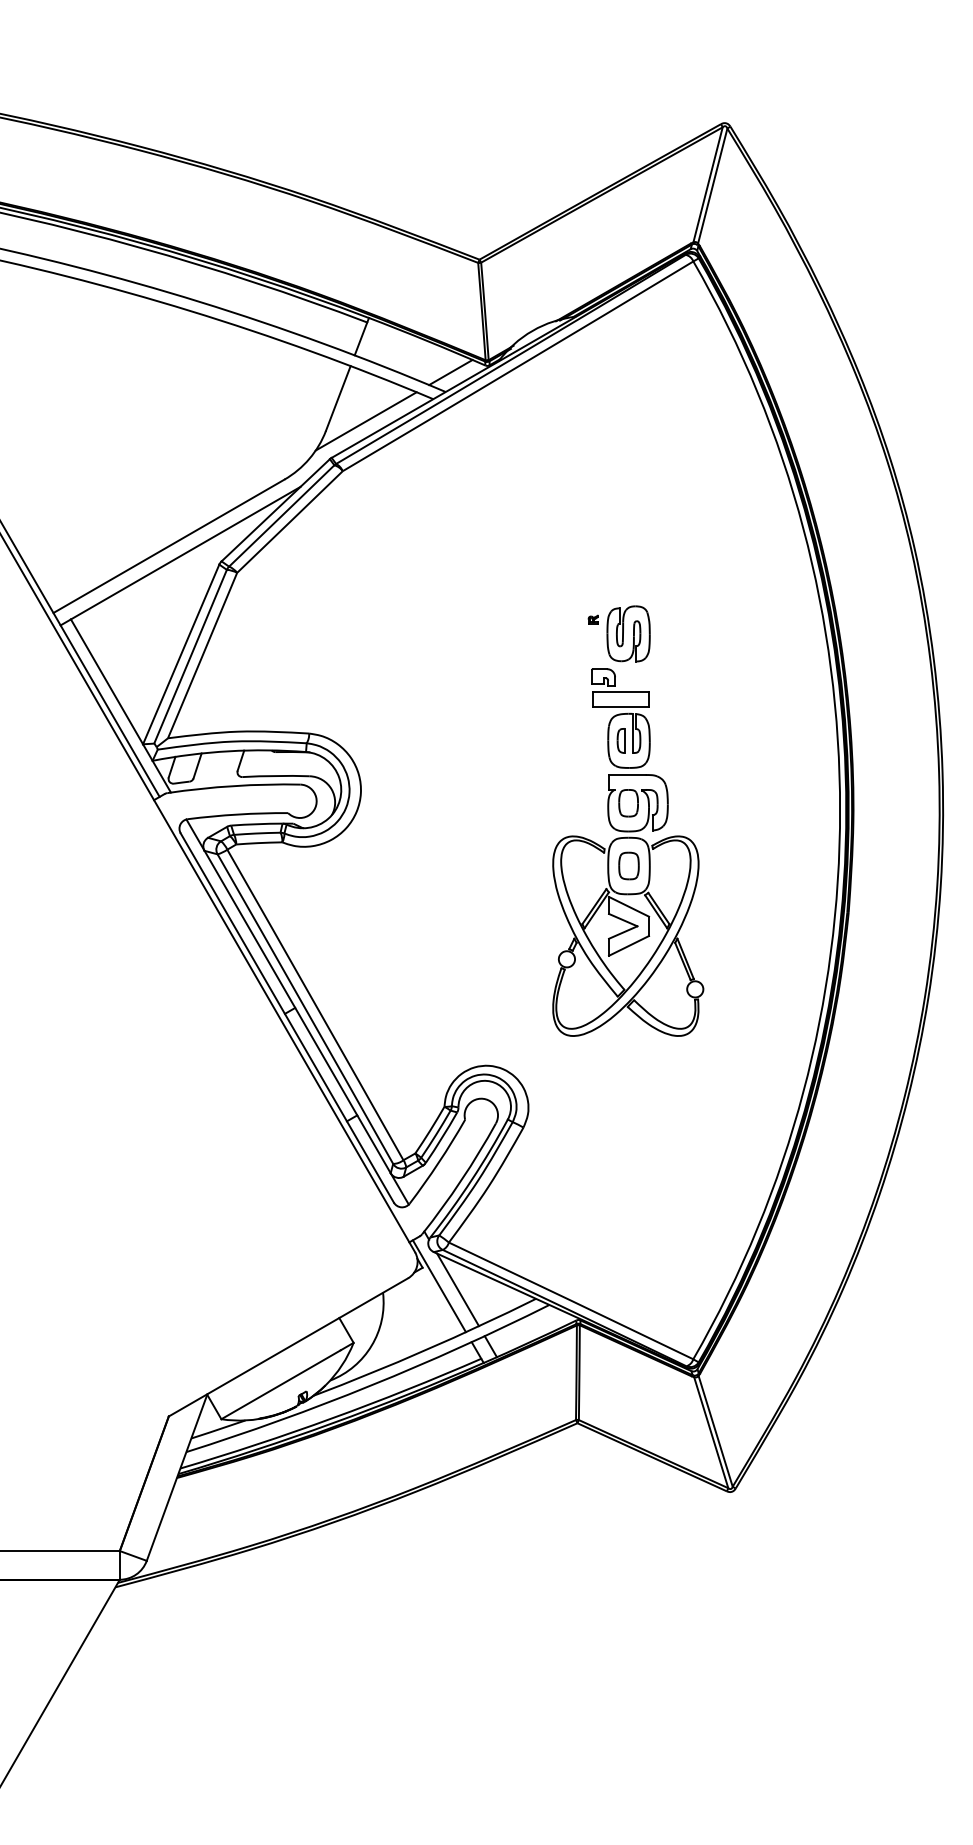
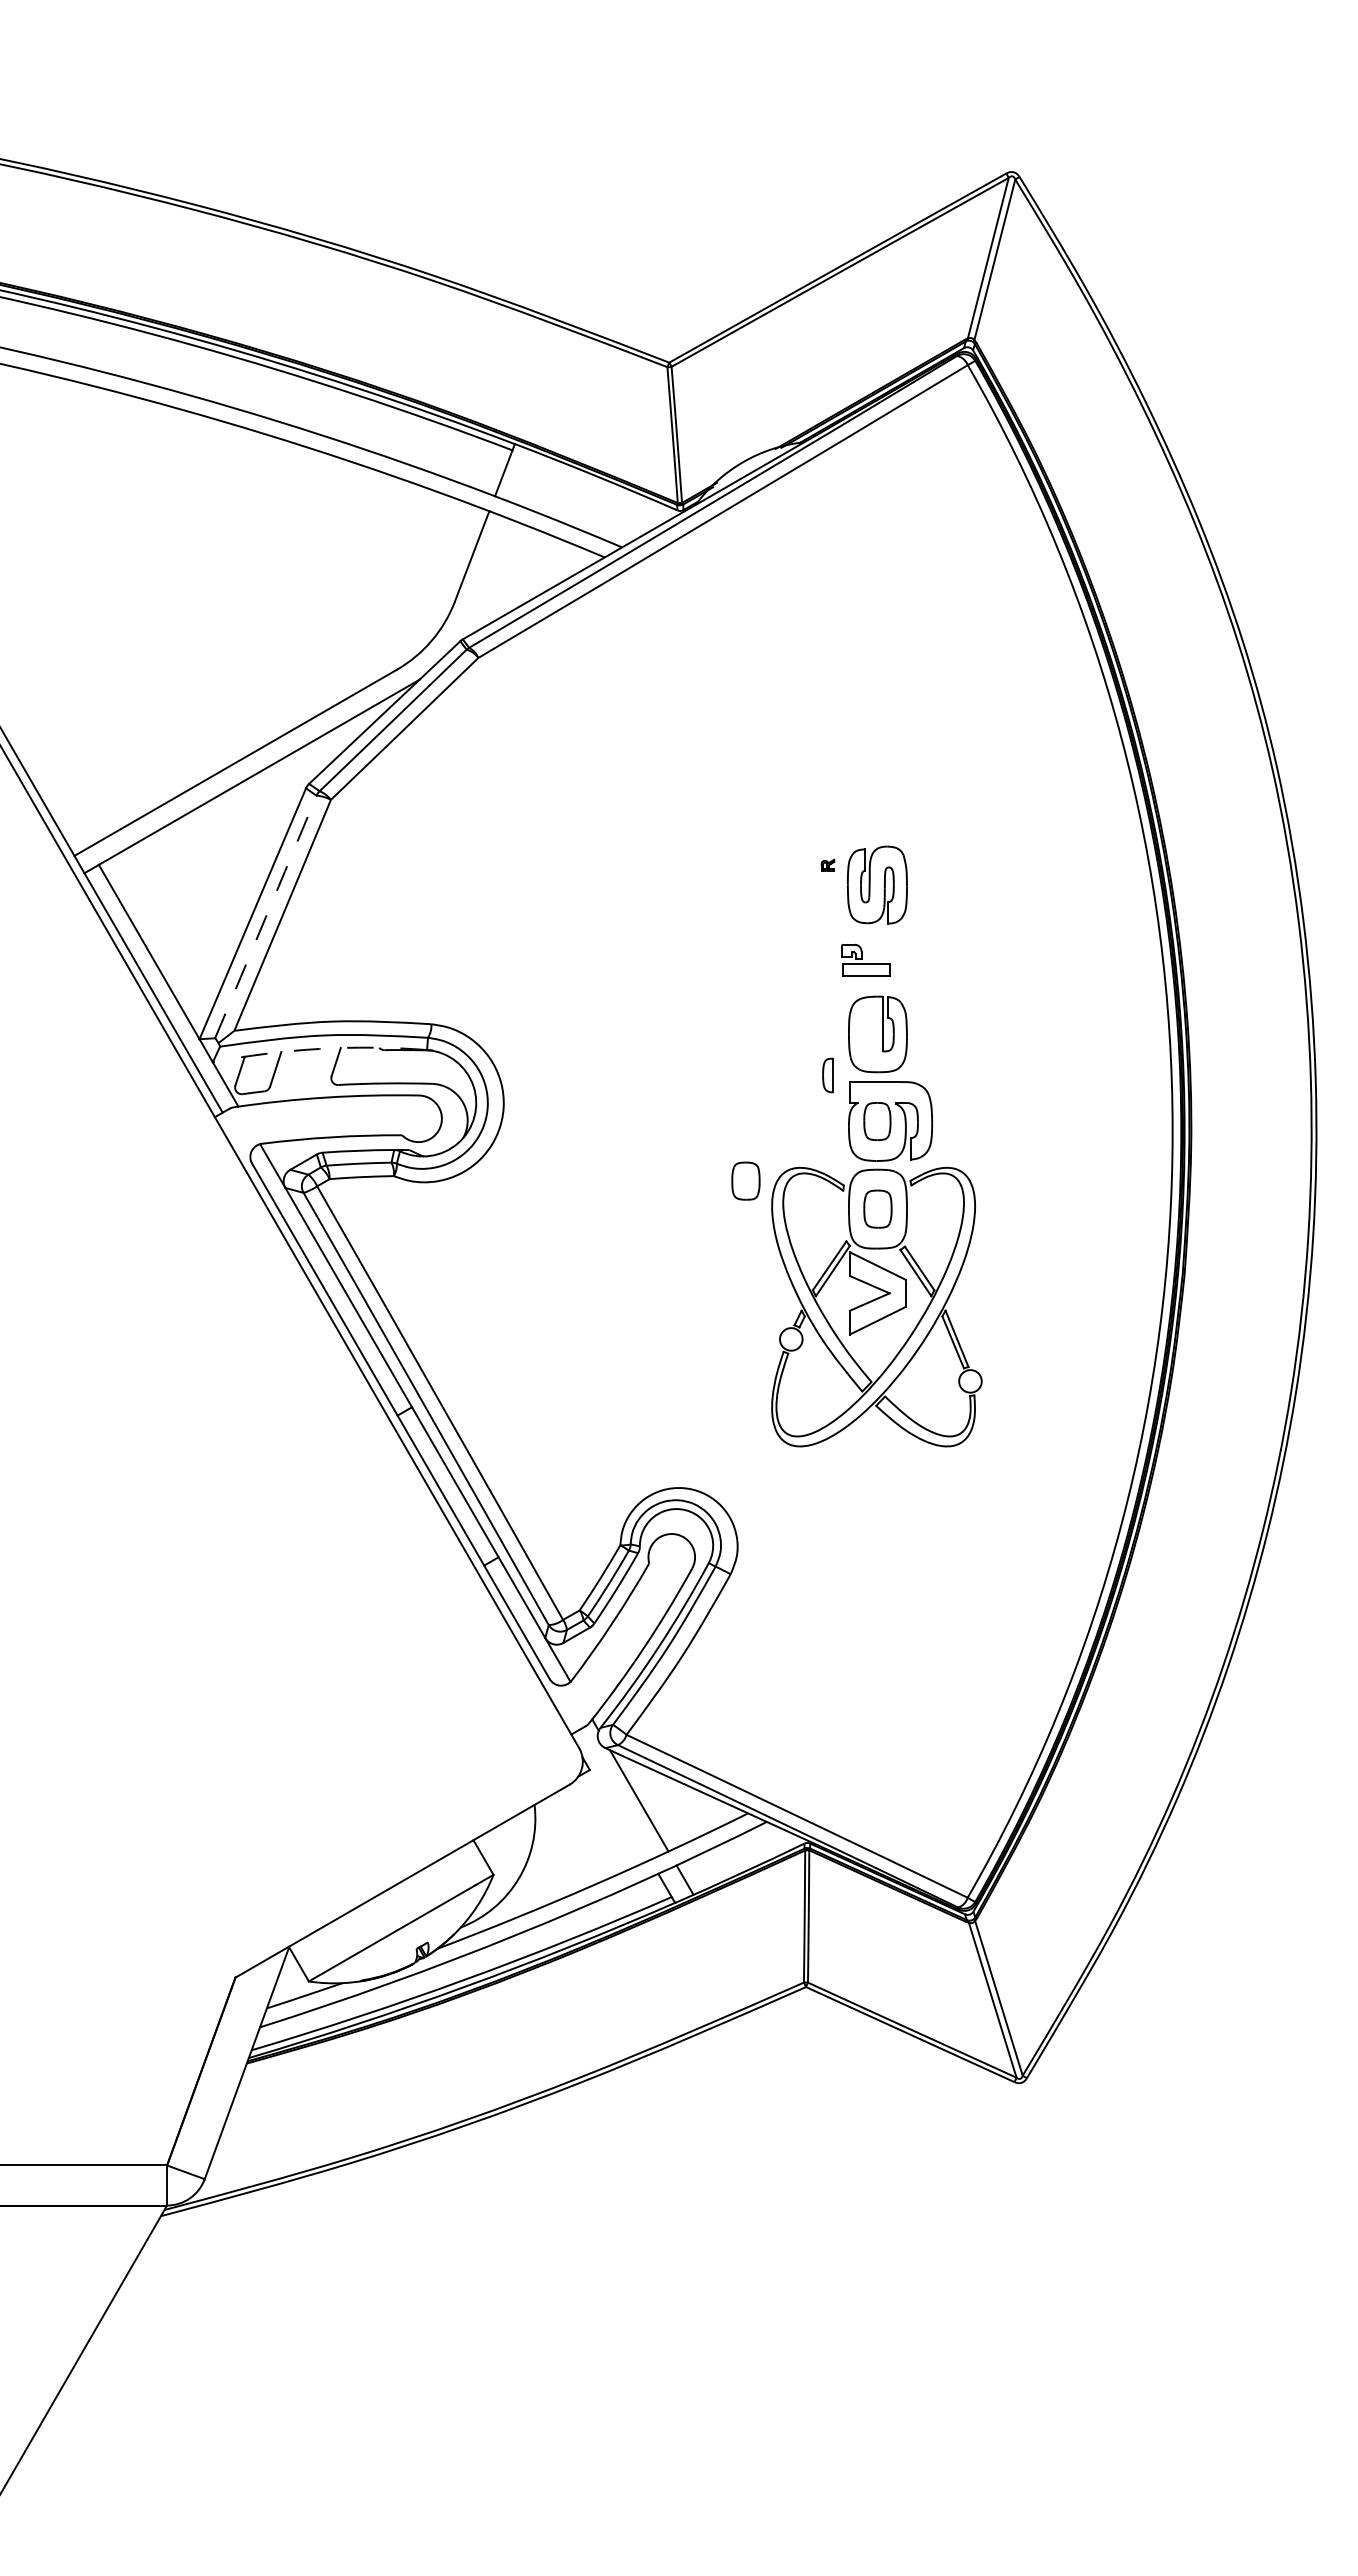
line: (450, 372) -> (628, 519), removed
line: (365, 421) -> (510, 588), removed
arc: (190, 657) -> (265, 917), solid -> dashed
part: (620, 687) -> (865, 960), size x0.6
part: (620, 740) -> (827, 1075), moved
arc: (228, 750) -> (319, 1048), solid -> dashed
part: (534, 845) -> (745, 1180), added
line: (439, 1286) -> (613, 1795), removed

